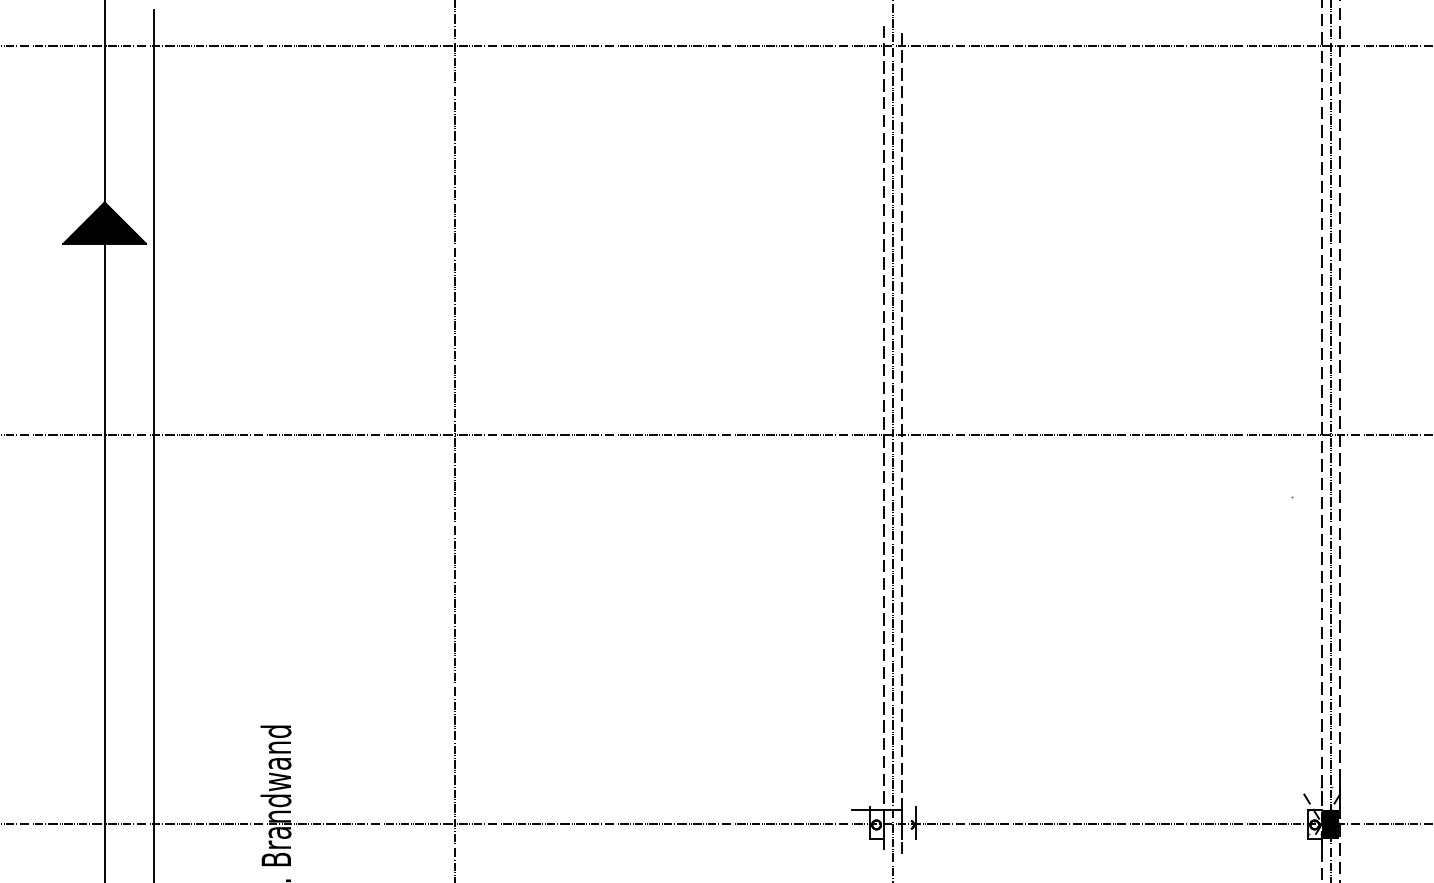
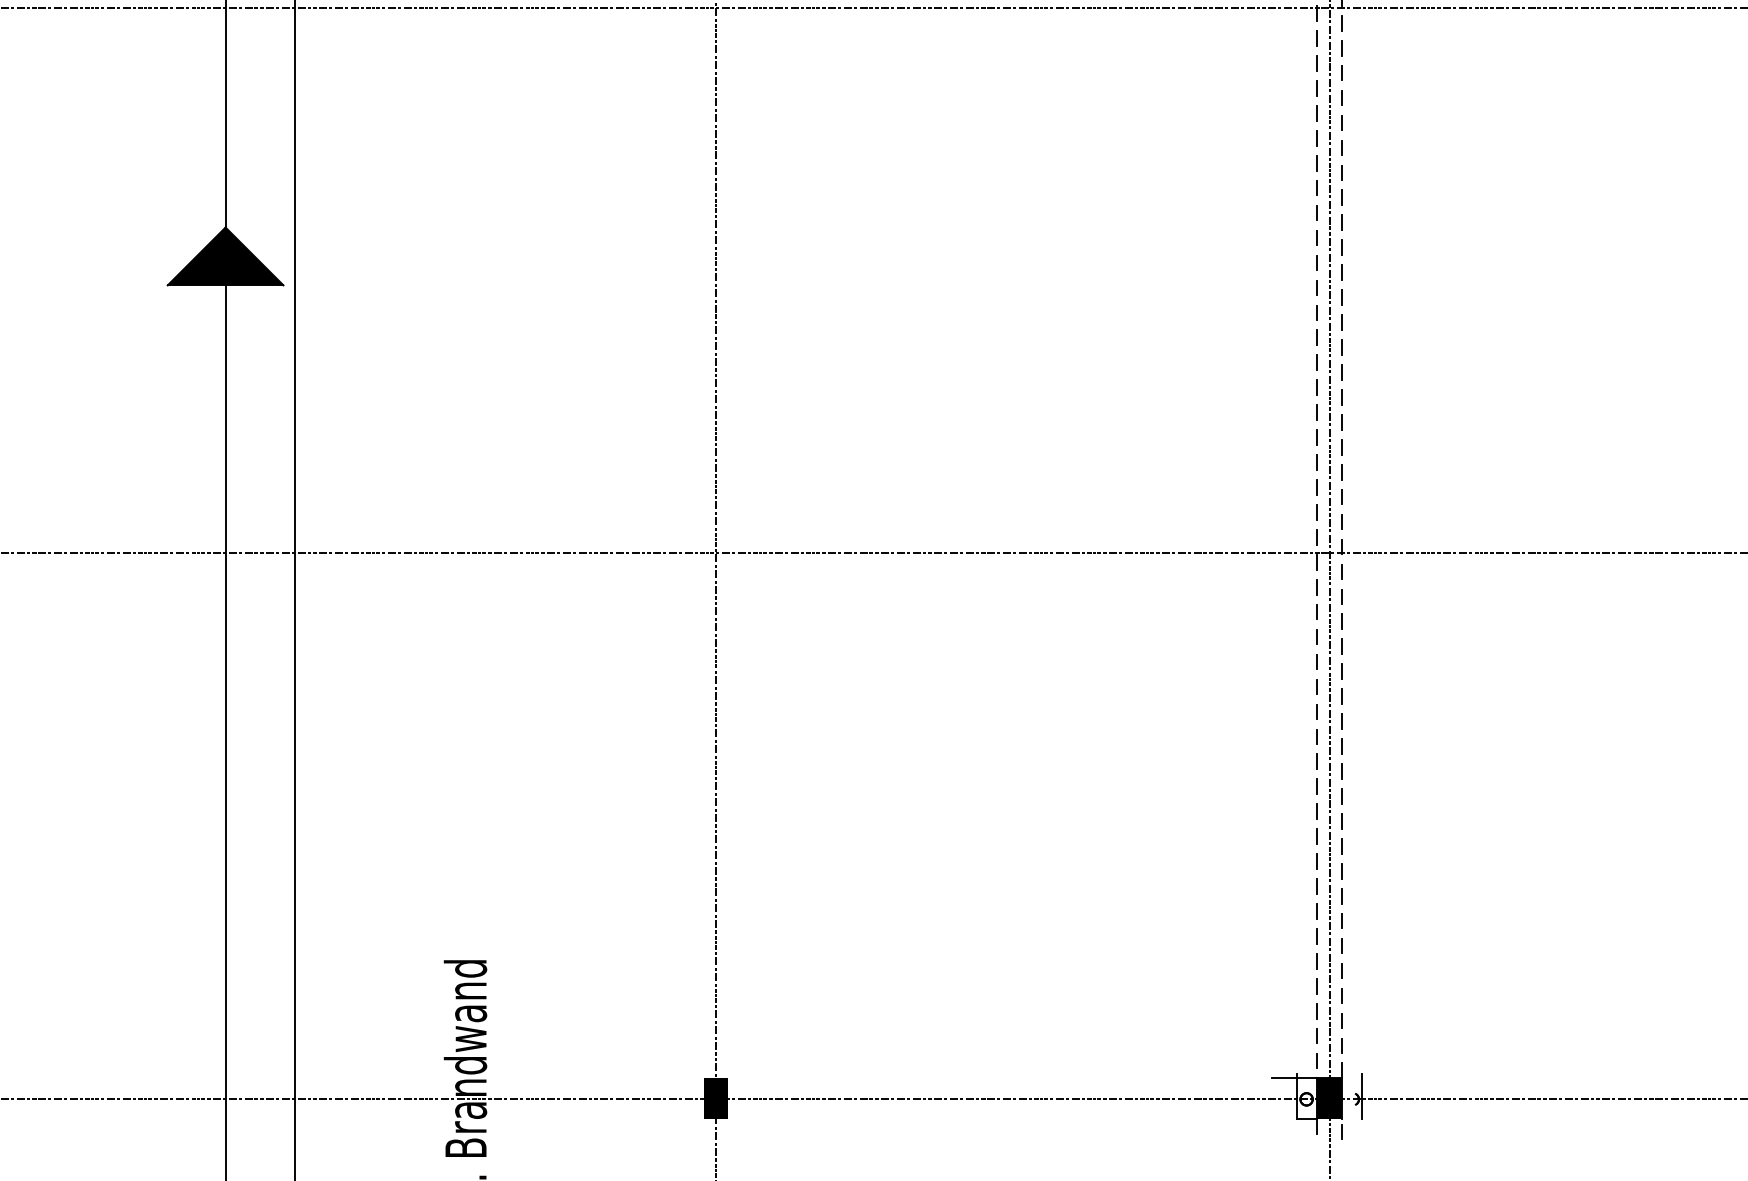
fill: (454, 823) -> (715, 1097), added
fill: (892, 823) -> (1328, 1097), added

